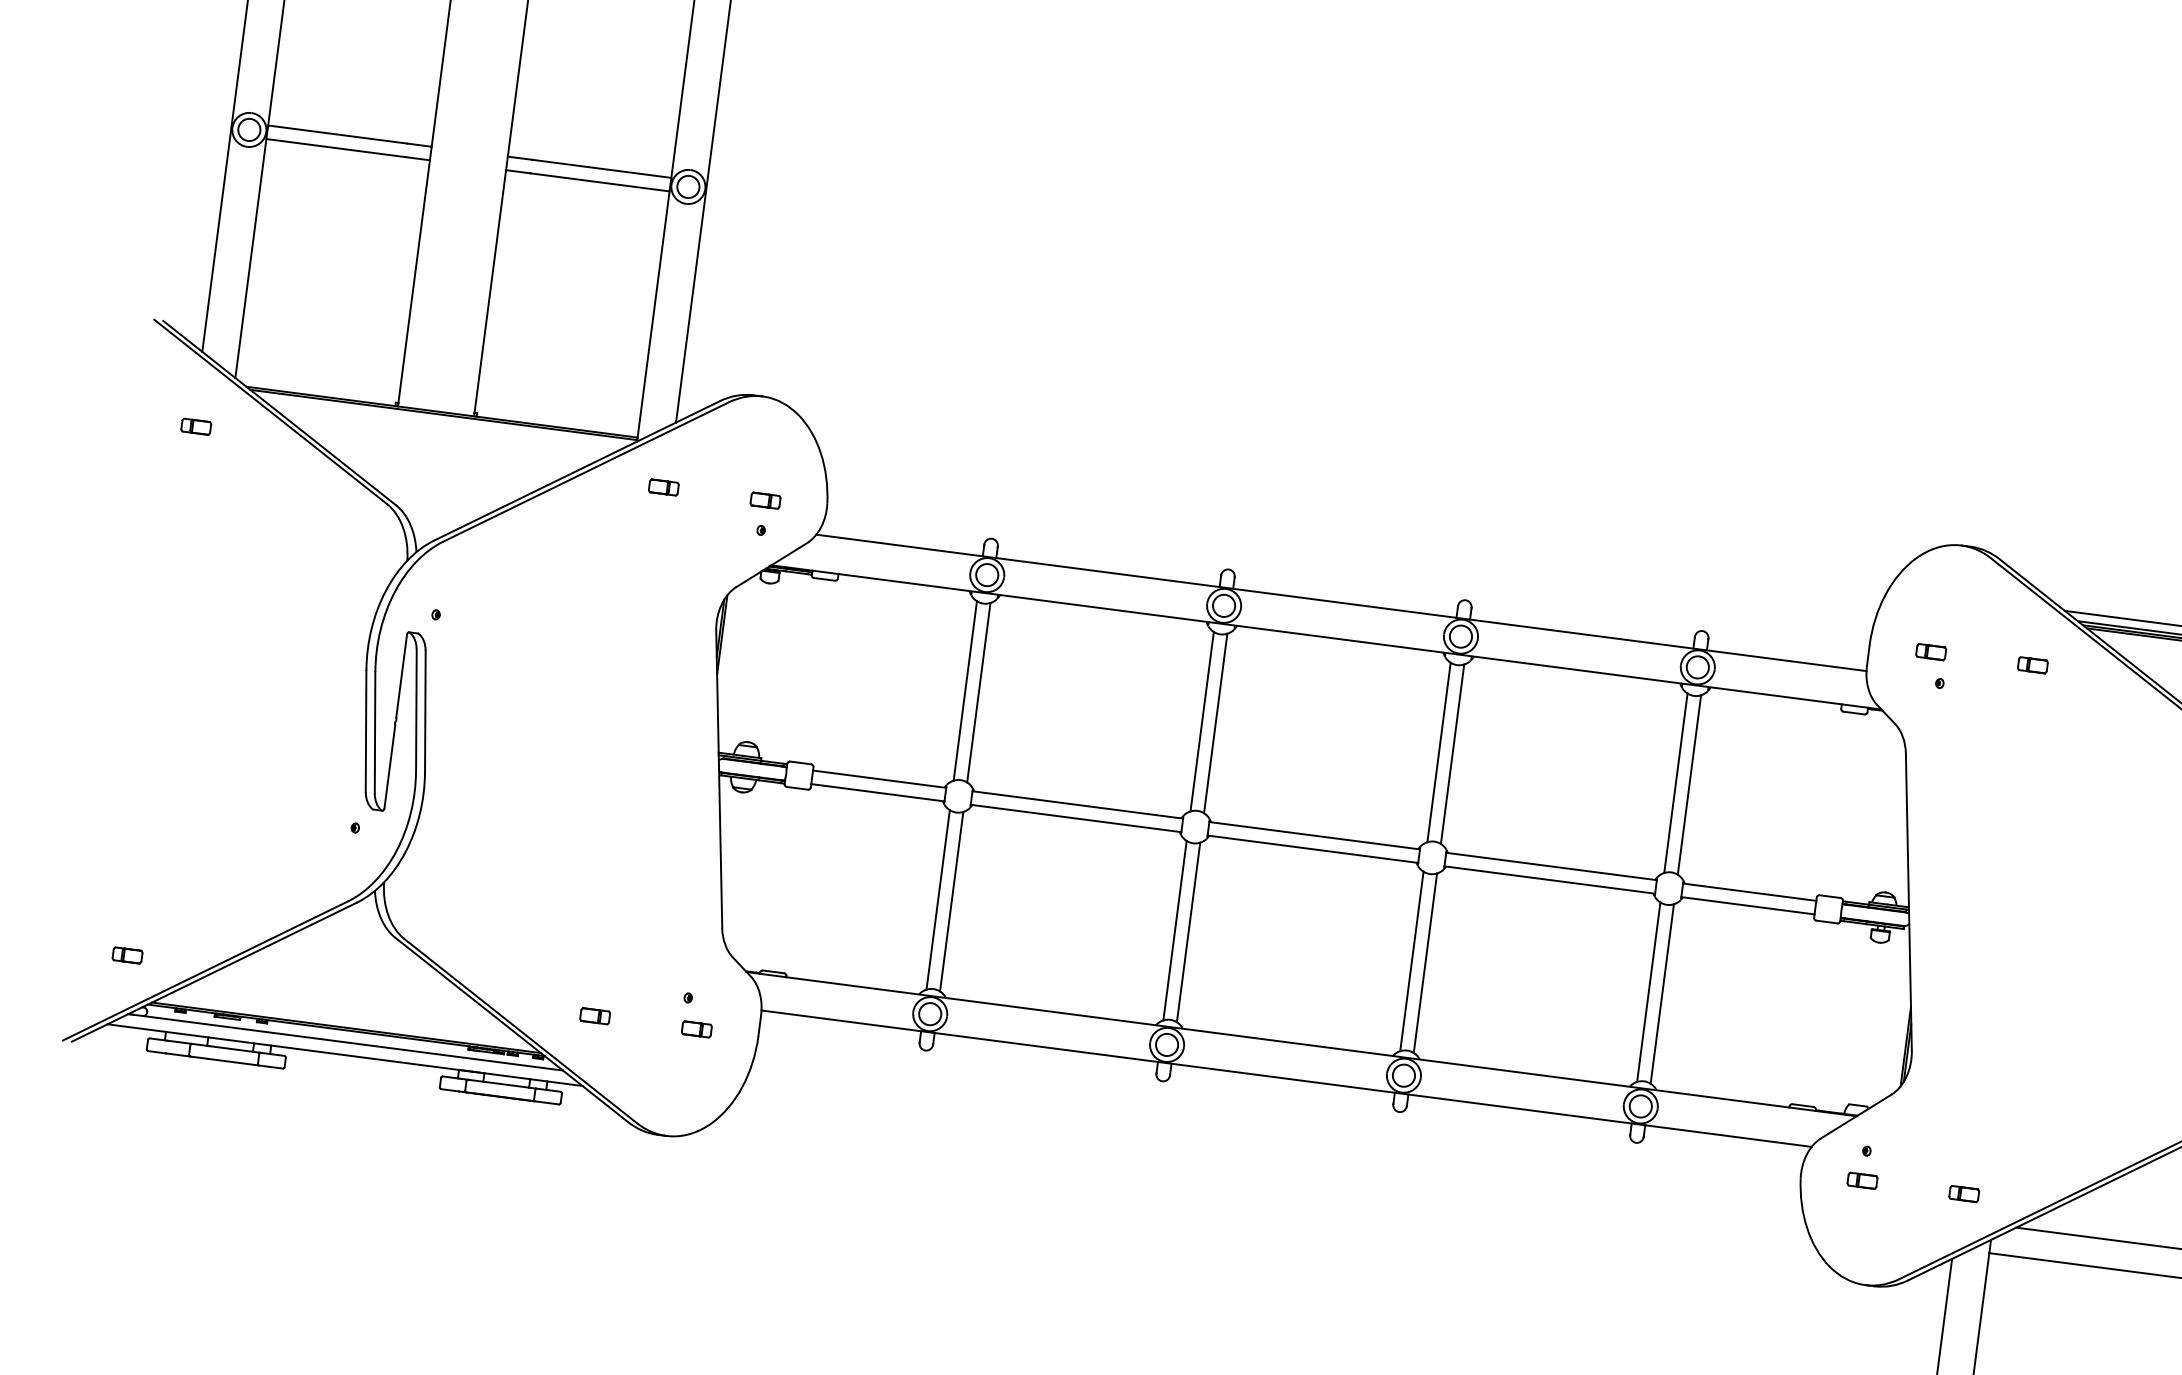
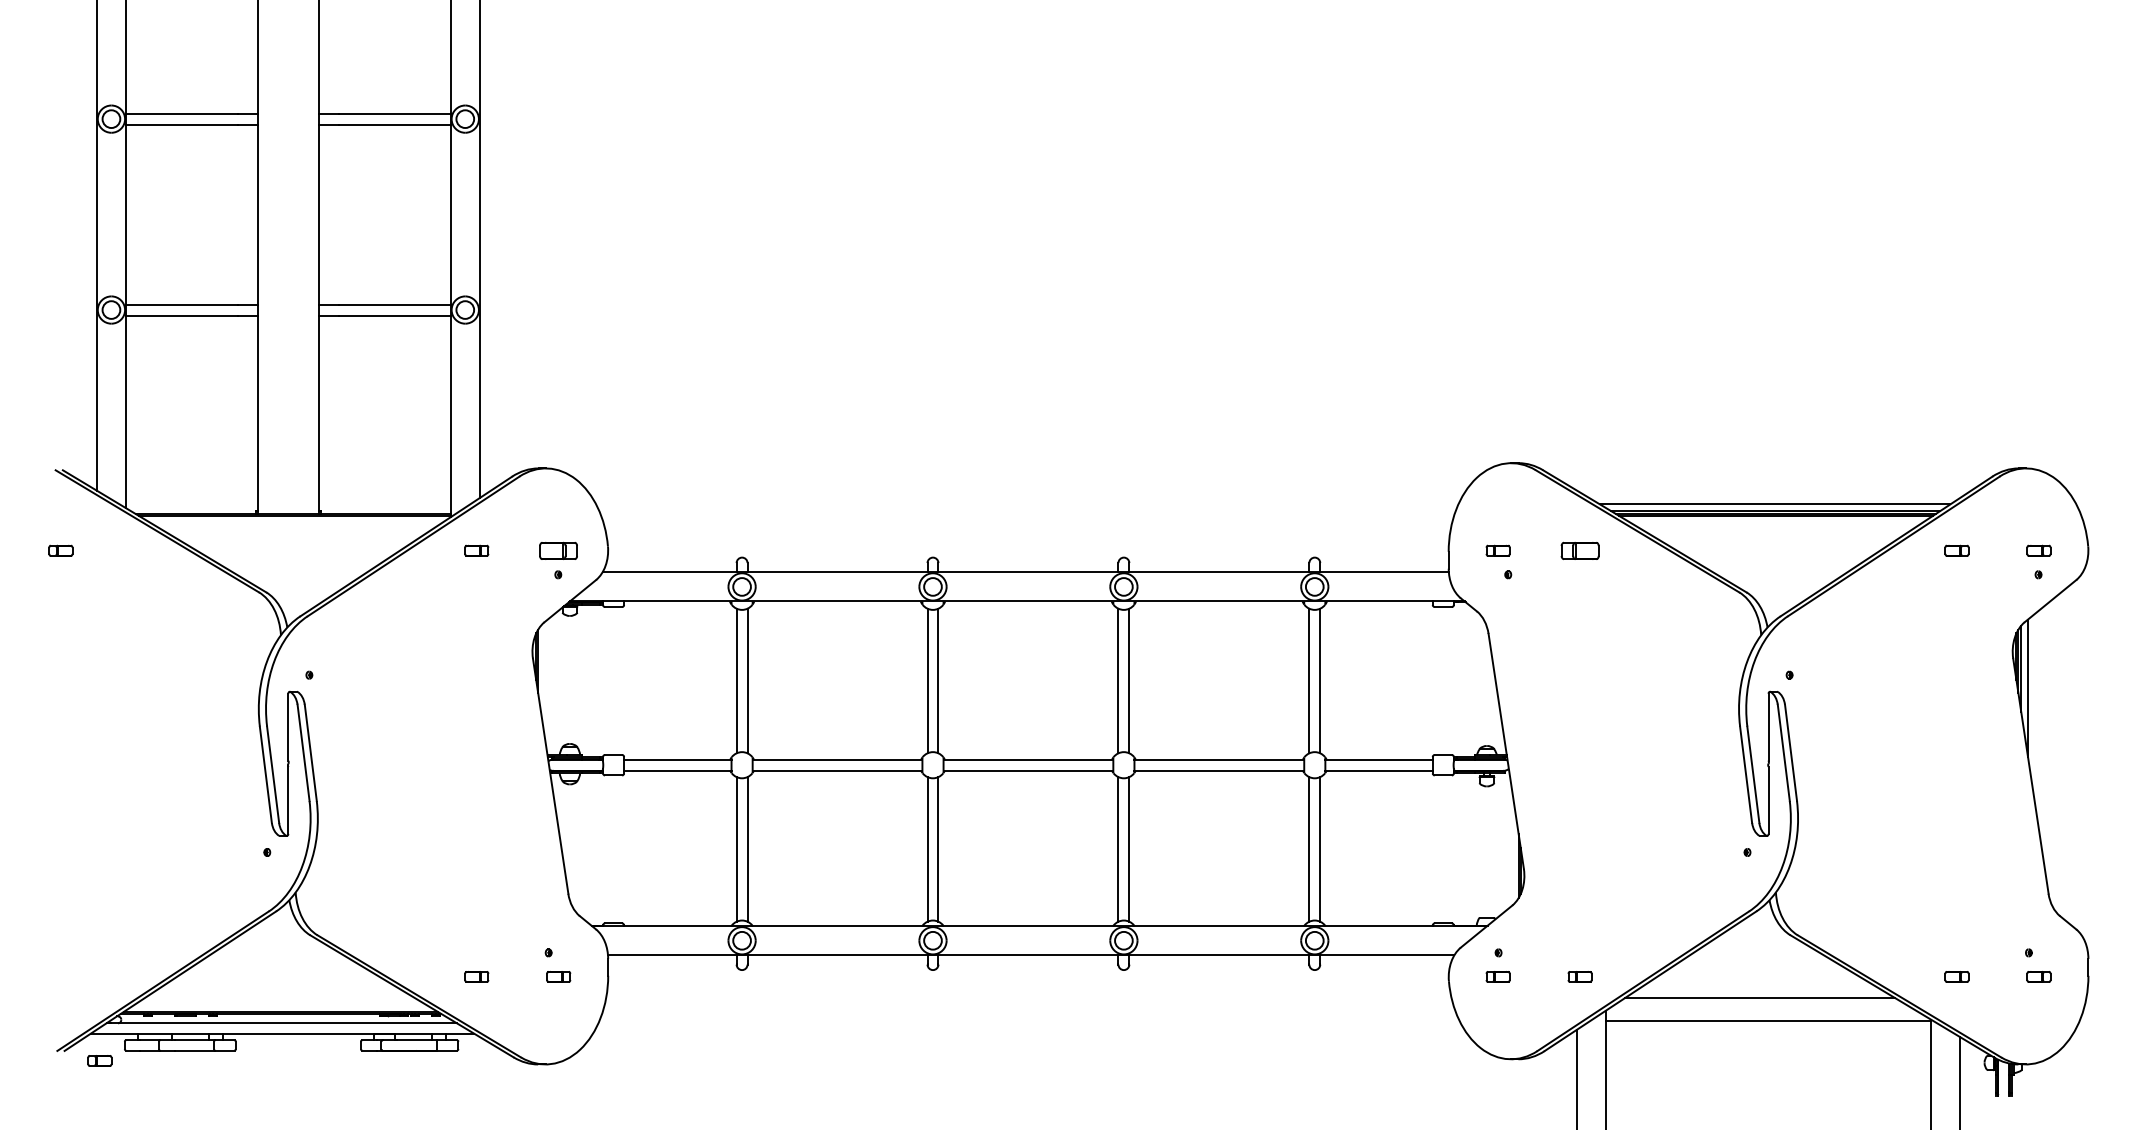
part: (195, 426) -> (60, 550), moved
part: (765, 500) -> (558, 550), size x1.6
part: (2032, 664) -> (1579, 550), size x1.6
part: (127, 954) -> (99, 1060), moved

